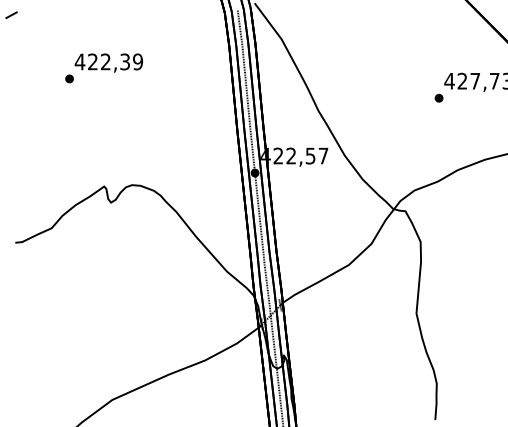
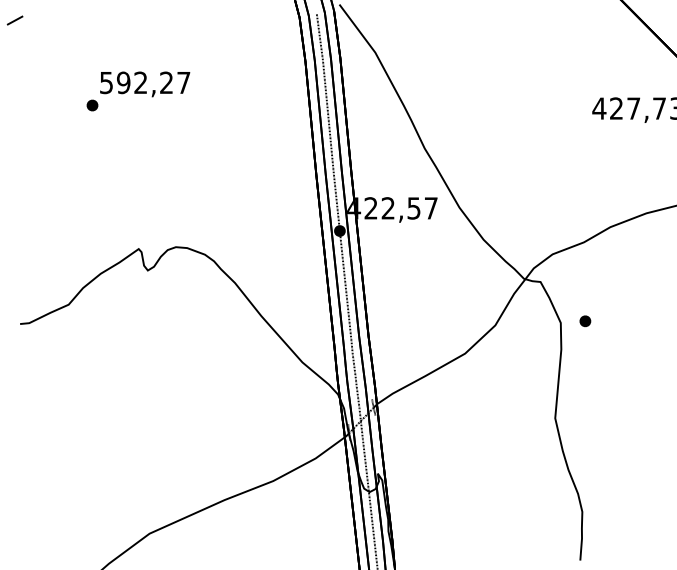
text: (108, 61) -> (144, 82), 422,39 -> 592,27
part: (439, 98) -> (585, 321), moved

